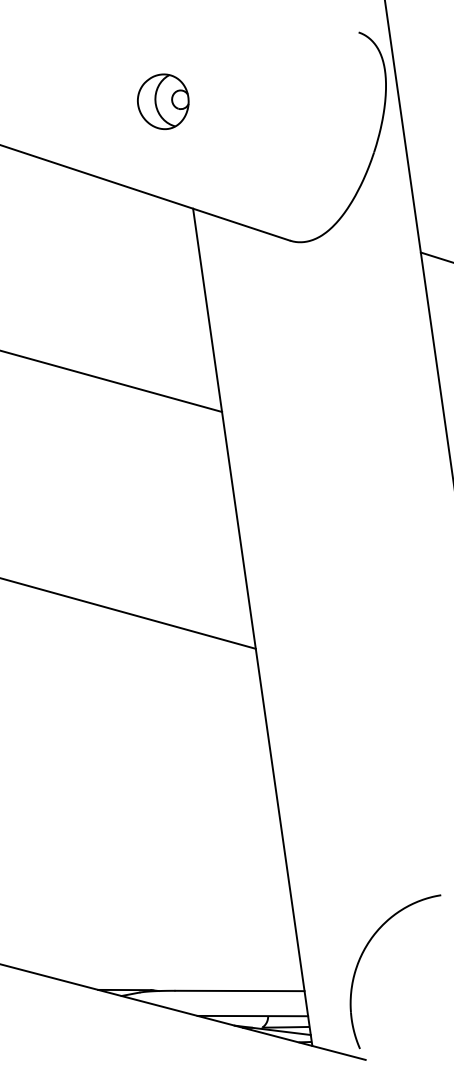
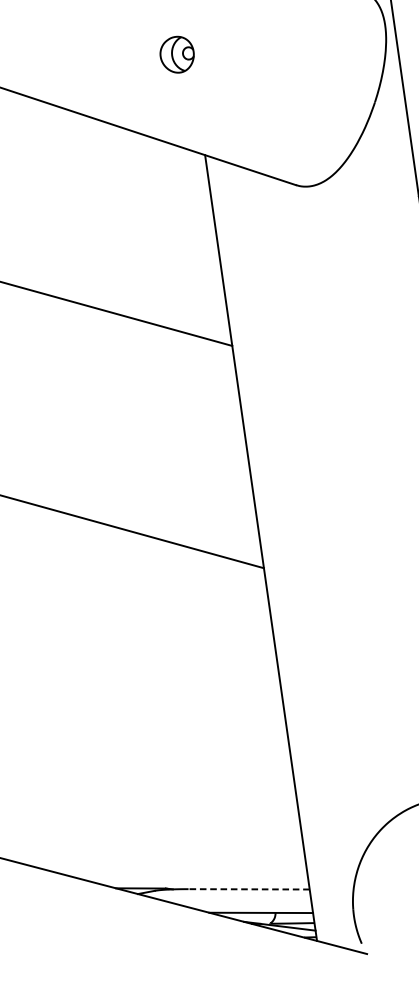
part: (163, 101) -> (177, 54), size x0.7
line: (240, 990) -> (249, 888), solid -> dashed

